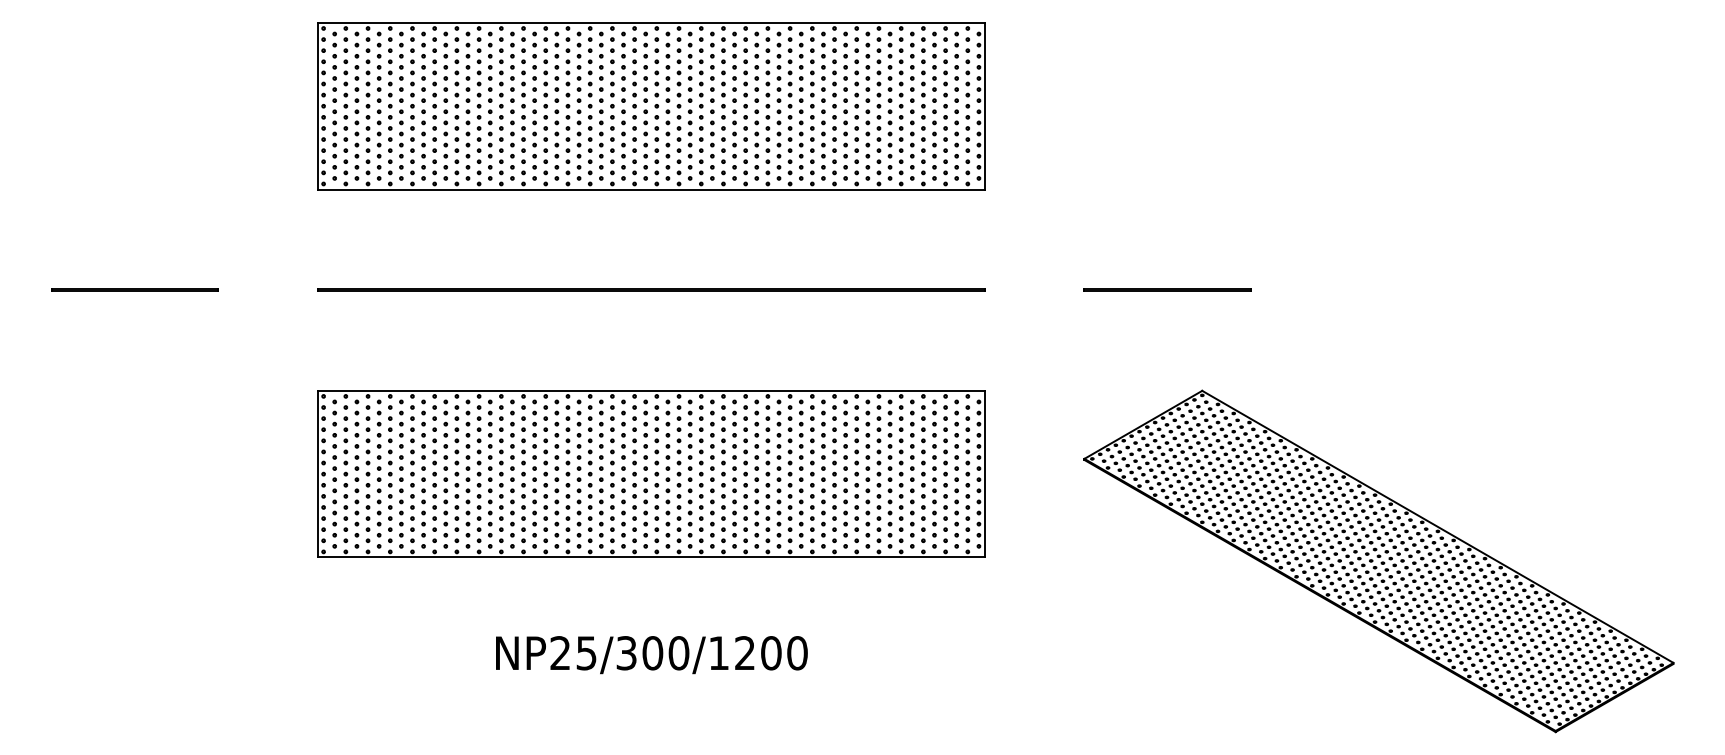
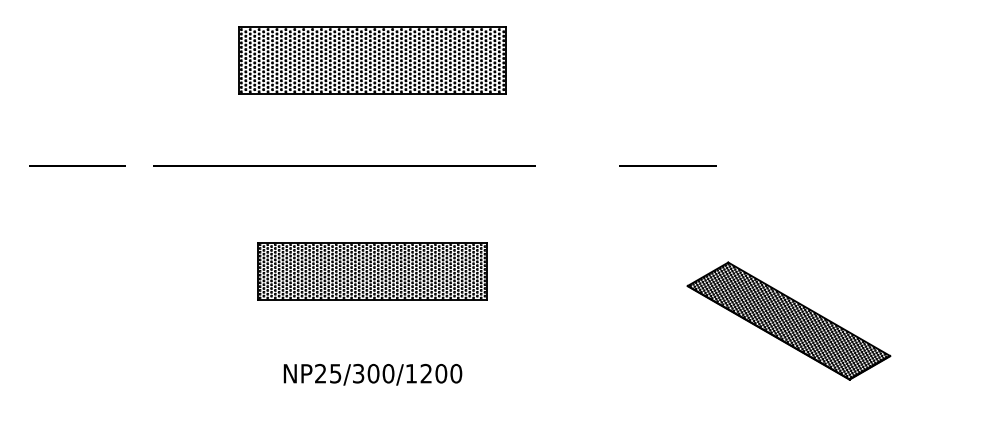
part: (650, 105) -> (372, 60), size x0.7
line: (650, 289) -> (344, 165), moved
part: (650, 474) -> (372, 271), size x0.6
part: (1378, 560) -> (788, 320), size x0.6

